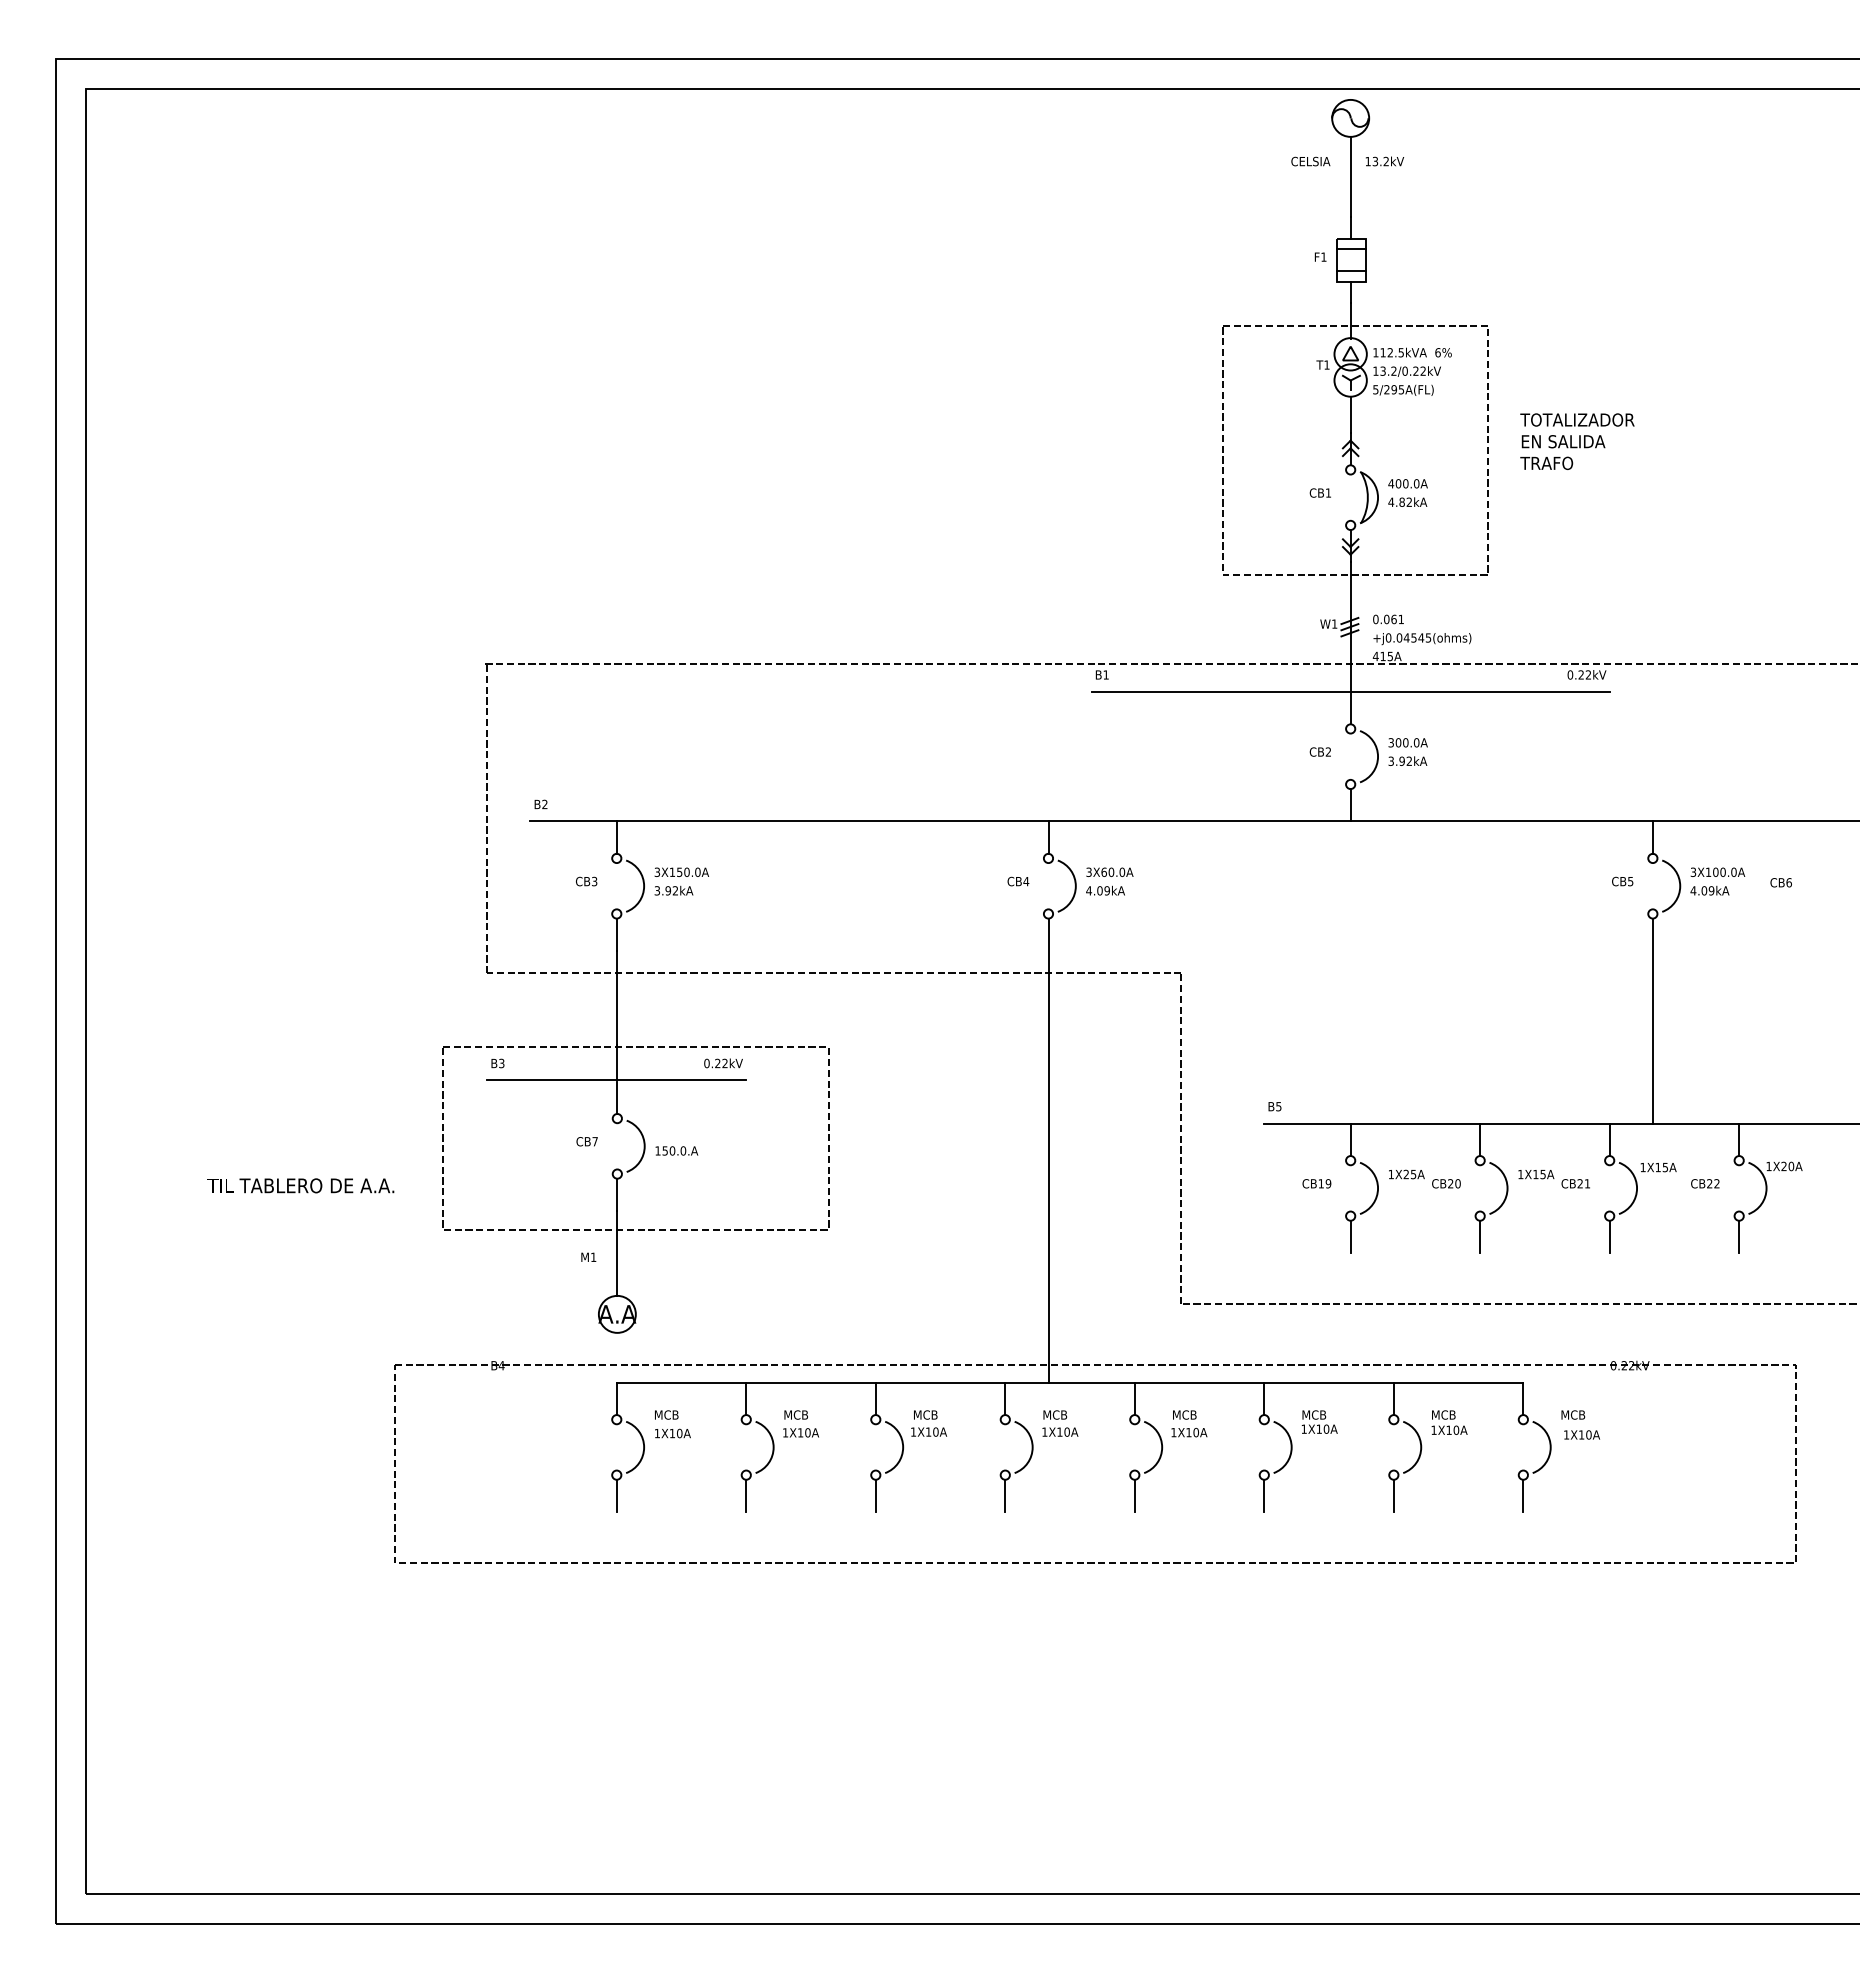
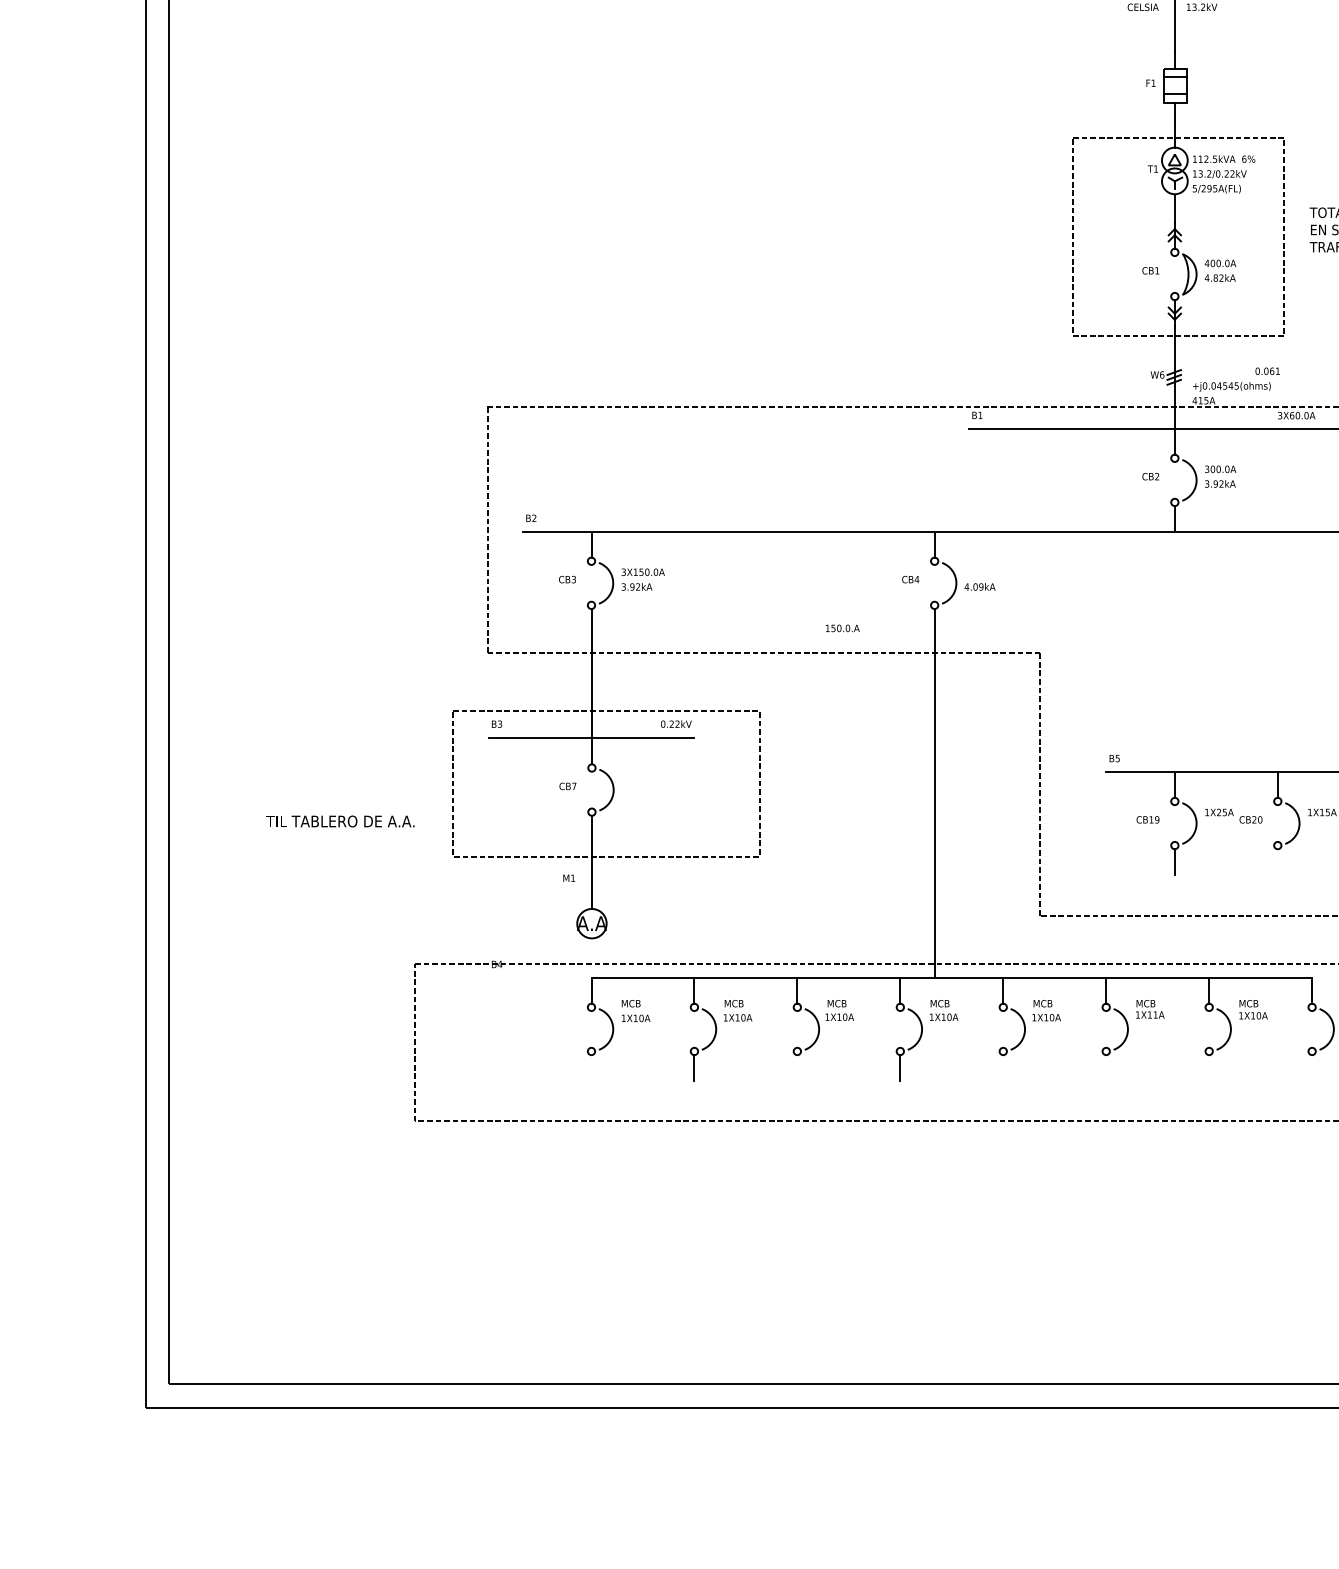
text: (1388, 619) -> (1267, 371), moved
text: (1334, 623) -> (1162, 374), W1 -> W6
text: (1109, 871) -> (1296, 415), moved
text: (676, 1150) -> (842, 628), moved
line: (1480, 1236) -> (1278, 861), removed
text: (1326, 1428) -> (1155, 1014), 1X10A -> 1X11A
line: (616, 1495) -> (591, 1067), removed
line: (875, 1495) -> (797, 1067), removed
line: (1134, 1495) -> (1003, 1067), removed
line: (1264, 1495) -> (1106, 1067), removed
line: (1393, 1495) -> (1208, 1067), removed
line: (1523, 1495) -> (1312, 1067), removed

